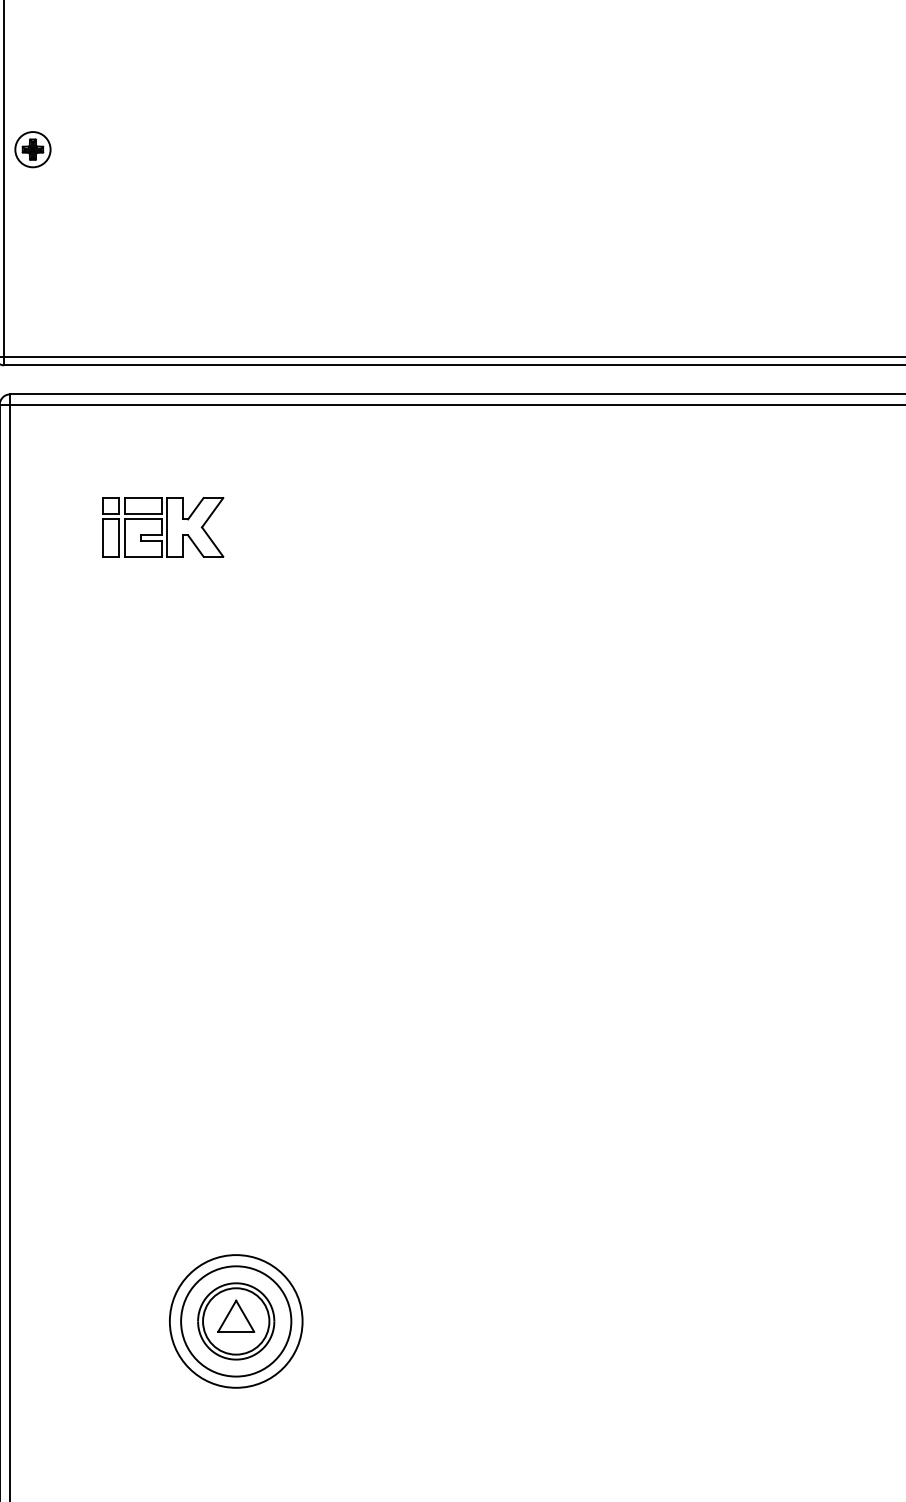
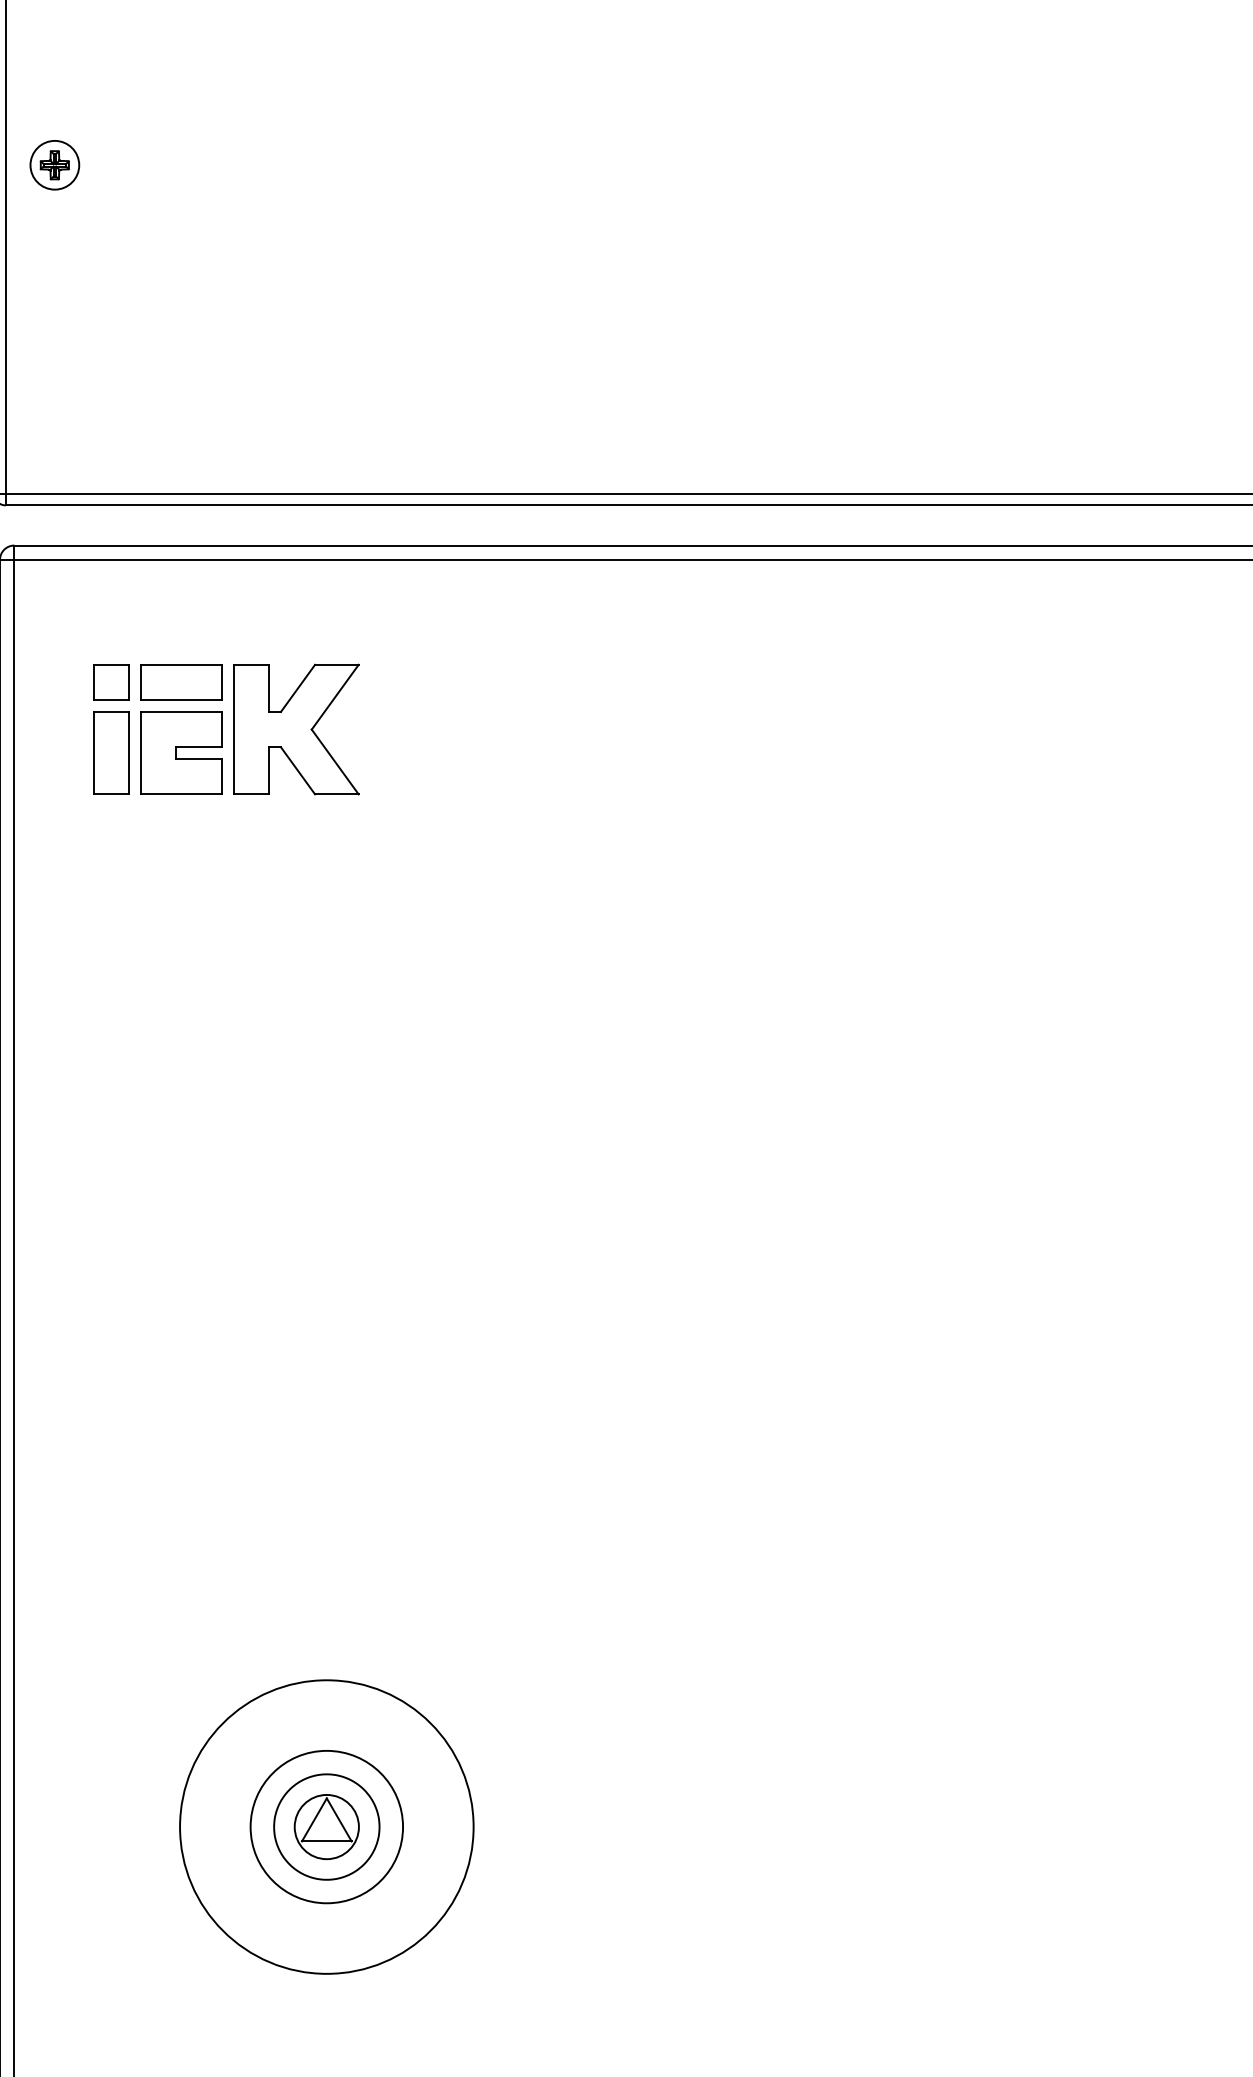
part: (32, 149) -> (54, 165), moved
part: (162, 526) -> (225, 728), size x1.6
circle: (235, 1321) -> (326, 1826), size x0.7
circle: (235, 1321) -> (326, 1826), size x1.6

